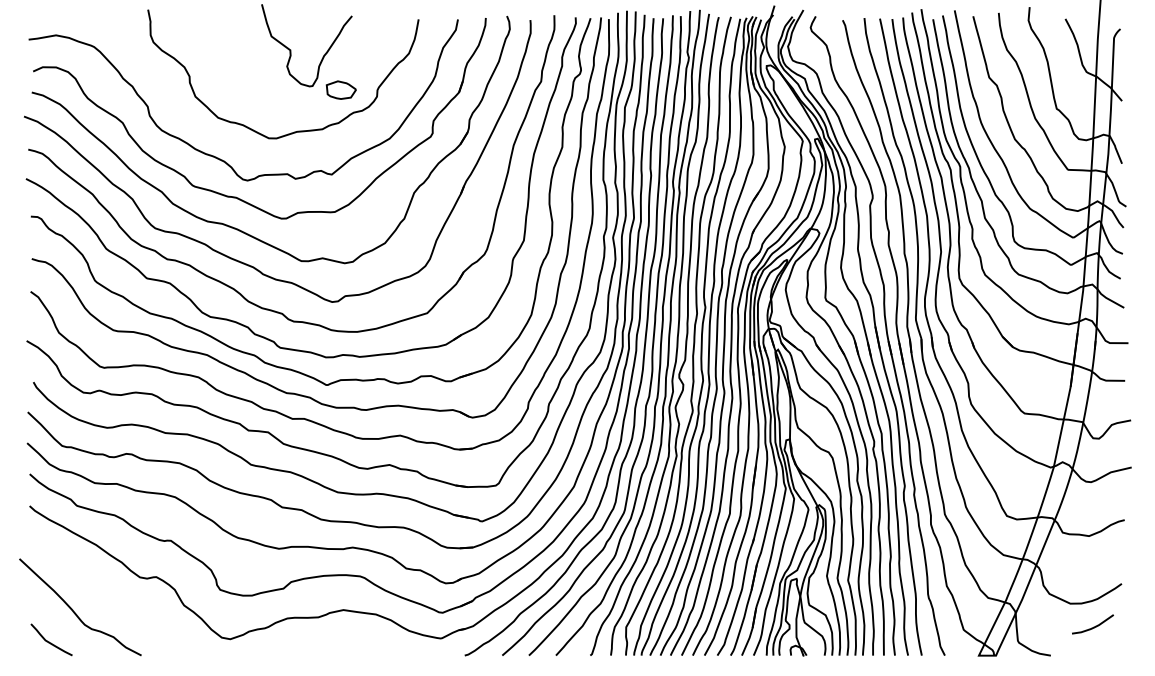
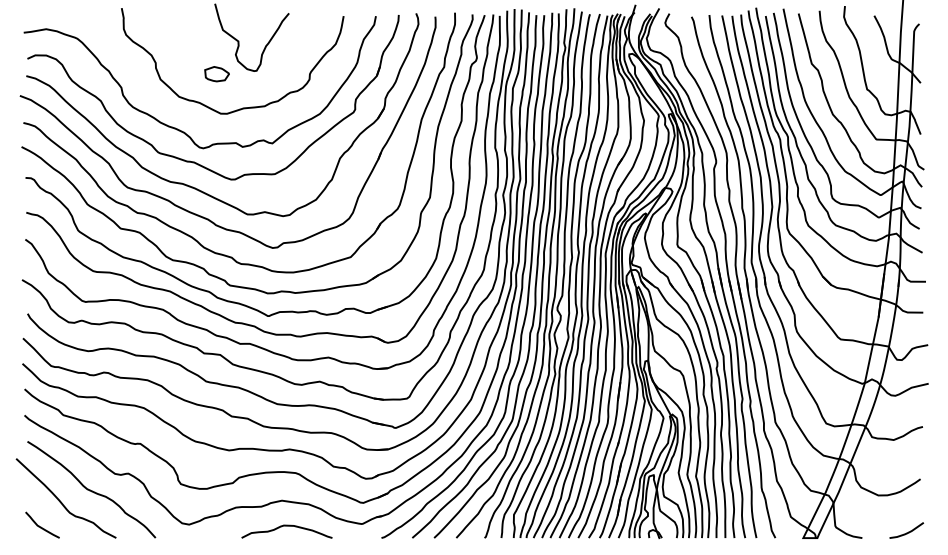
part: (340, 89) -> (216, 73), moved
curve: (111, 597) -> (91, 490), added
curve: (1093, 626) -> (907, 532), moved
curve: (349, 641) -> (286, 526), added

